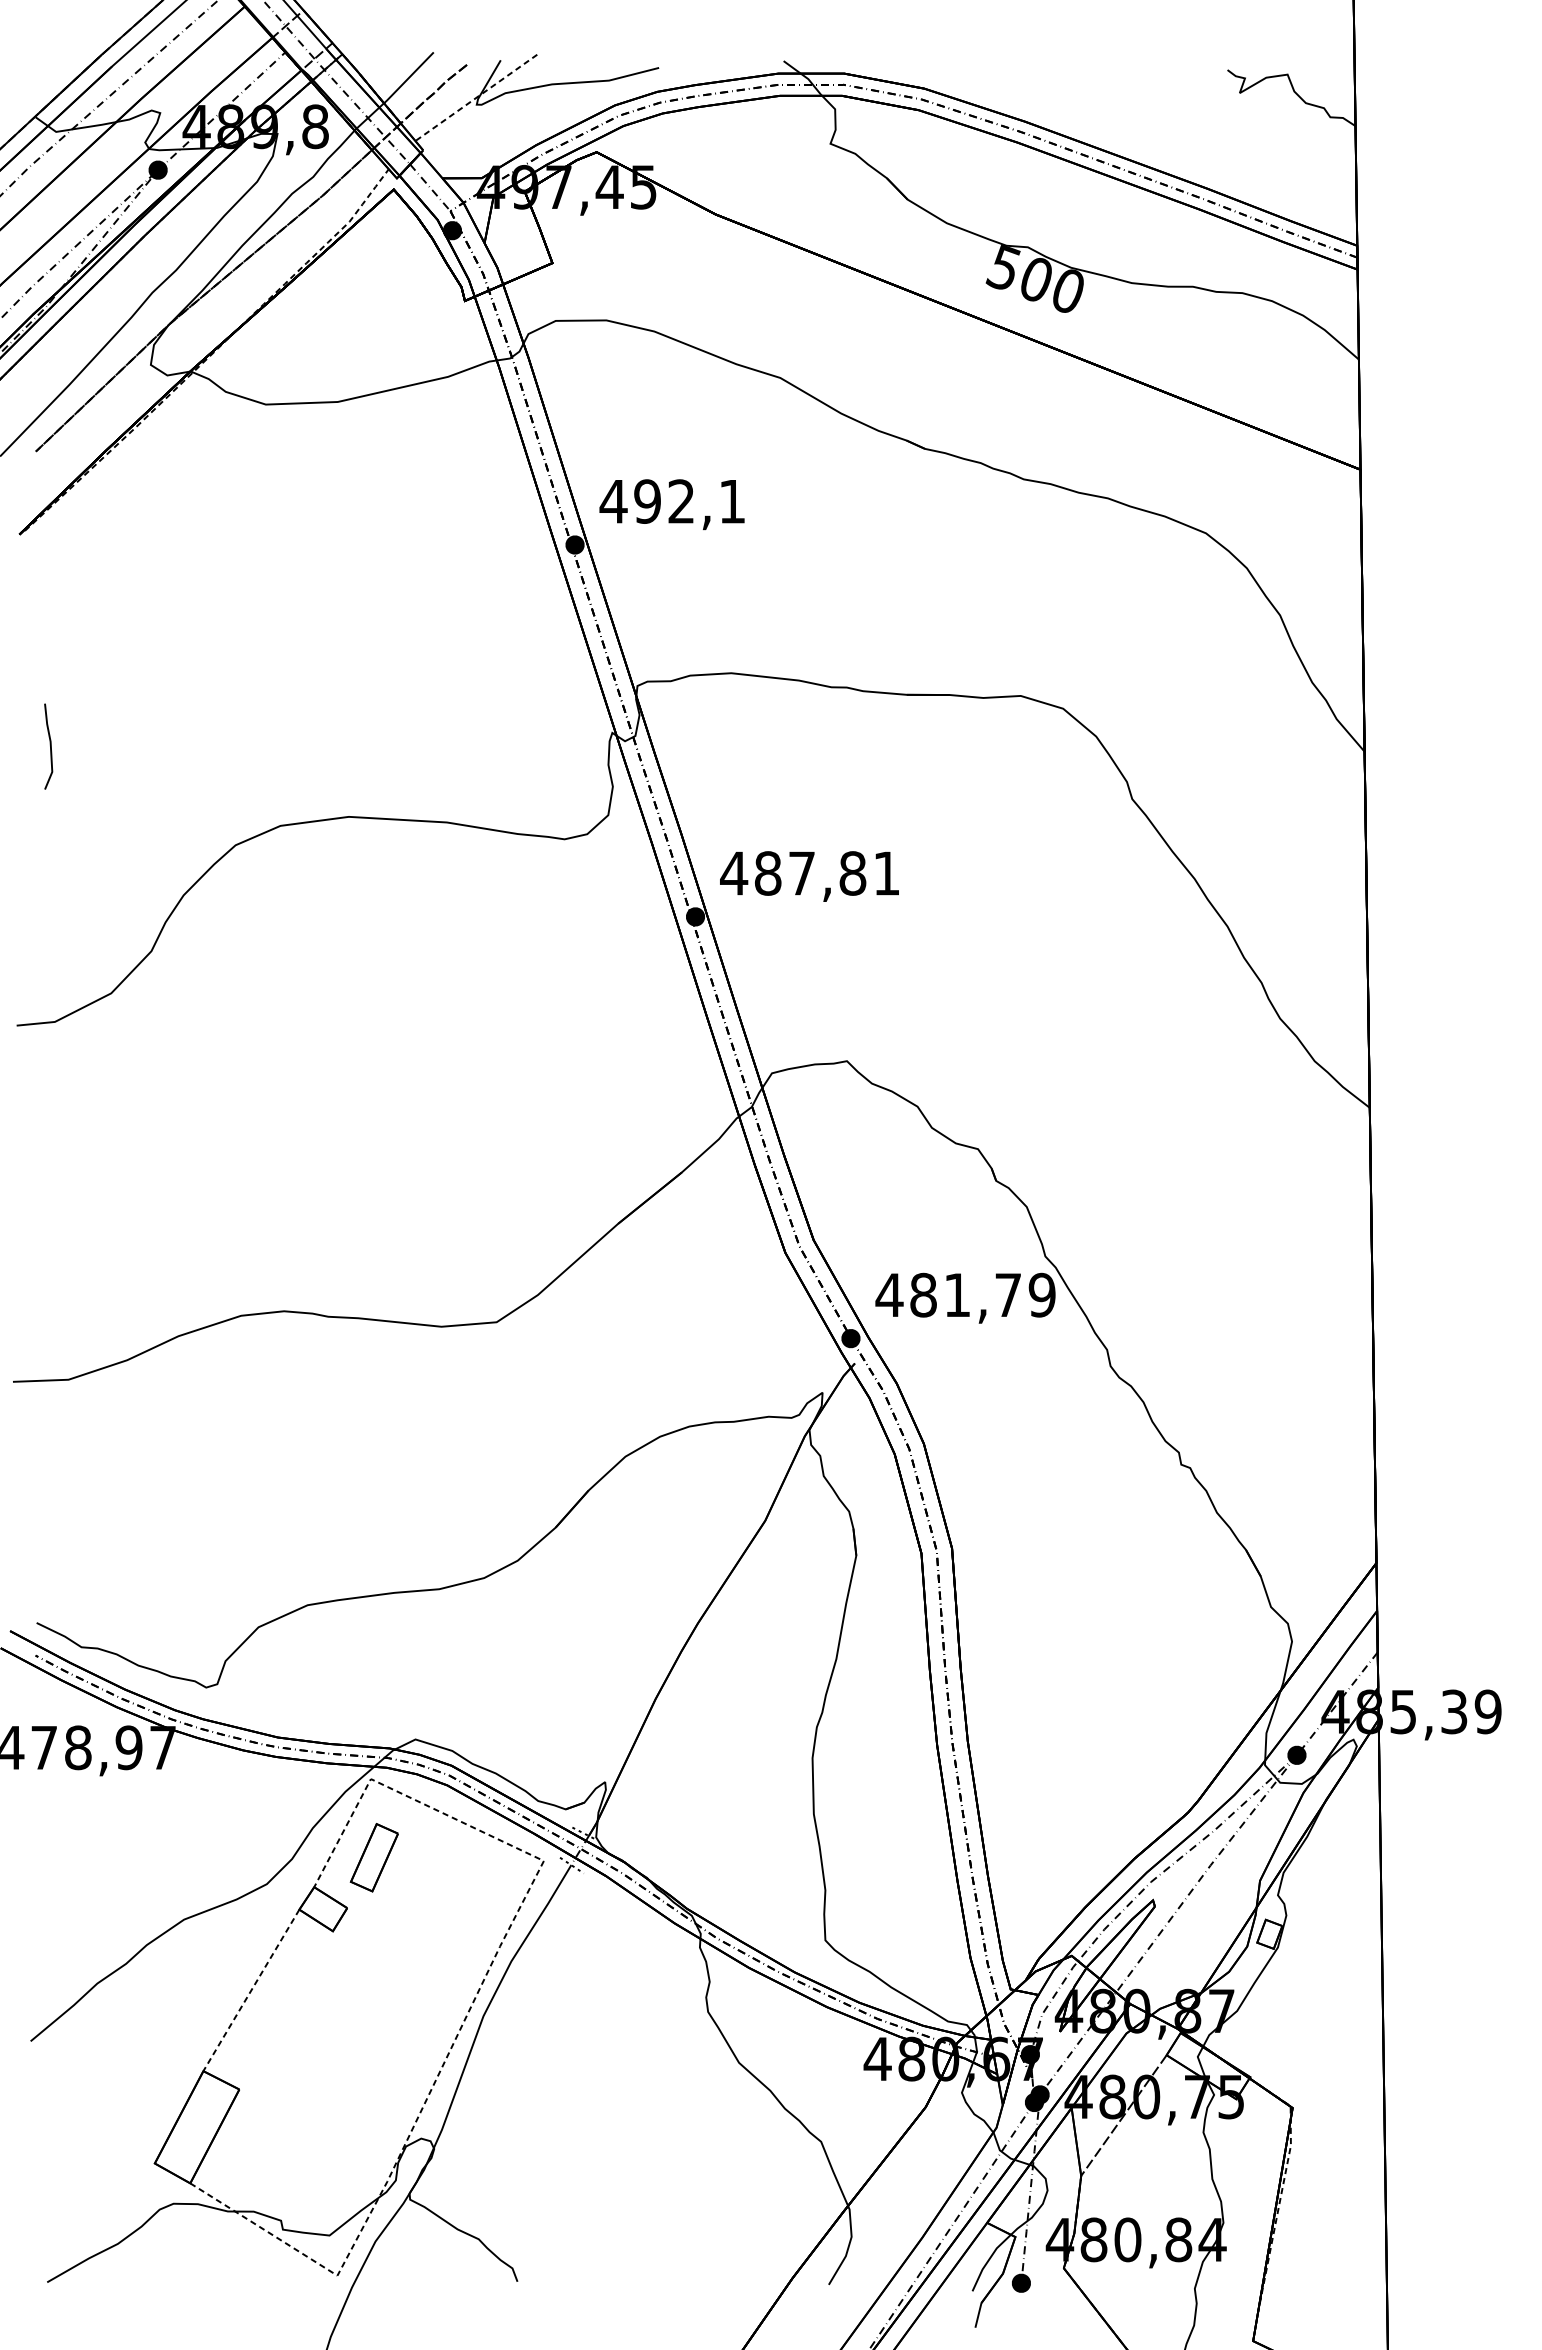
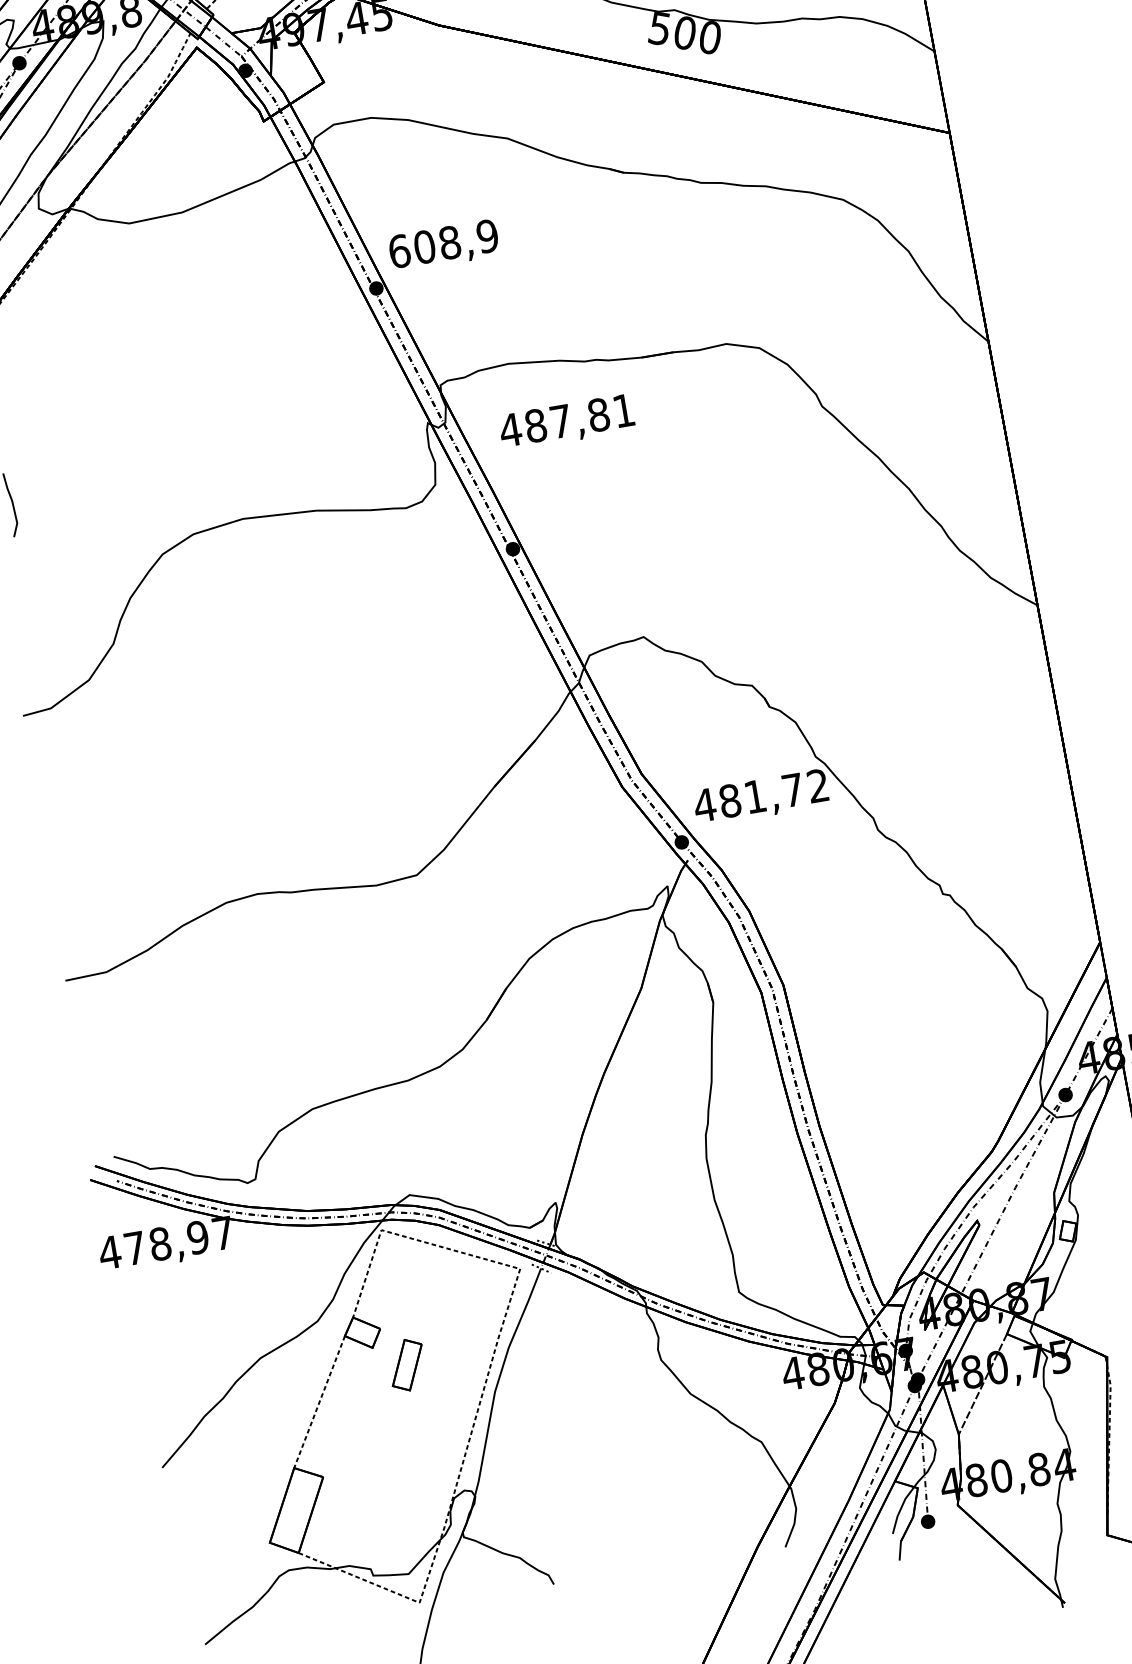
text: (672, 501) -> (443, 243), 492,1 -> 608,9
text: (809, 876) -> (566, 422), moved
text: (1041, 1294) -> (817, 785), 481,79 -> 481,72
part: (373, 1857) -> (406, 1365), moved

